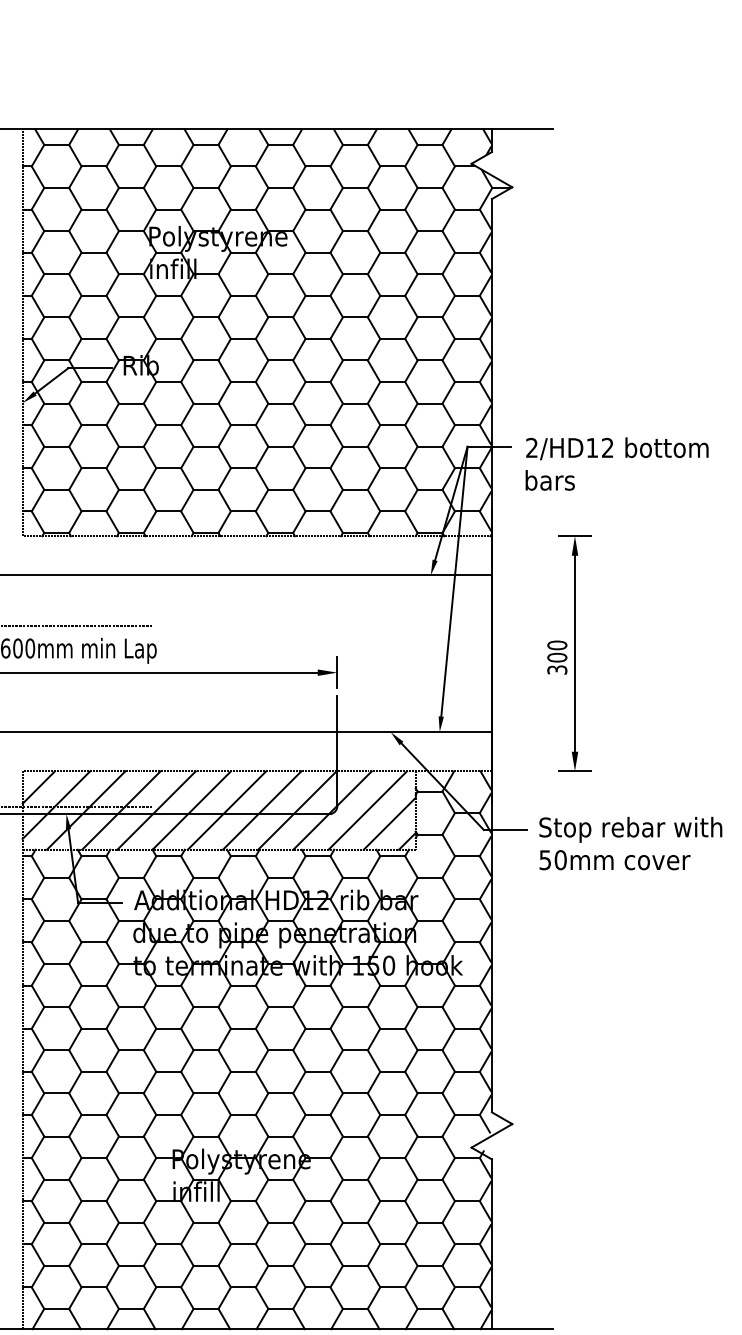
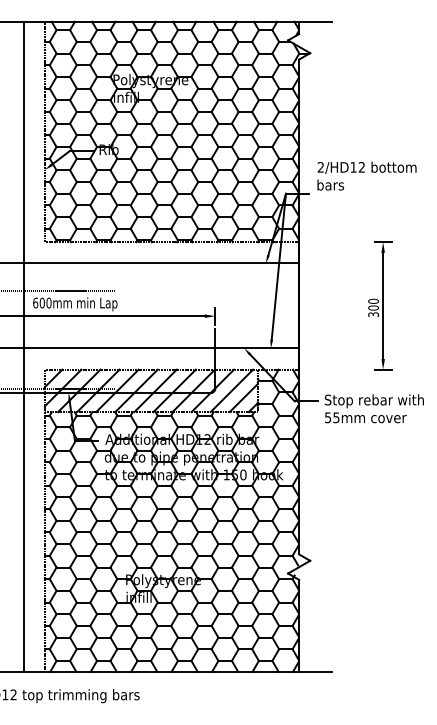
text: (616, 462) -> (366, 175), moved
part: (570, 652) -> (380, 305), moved
text: (560, 859) -> (336, 417), 50mm -> 55mm

